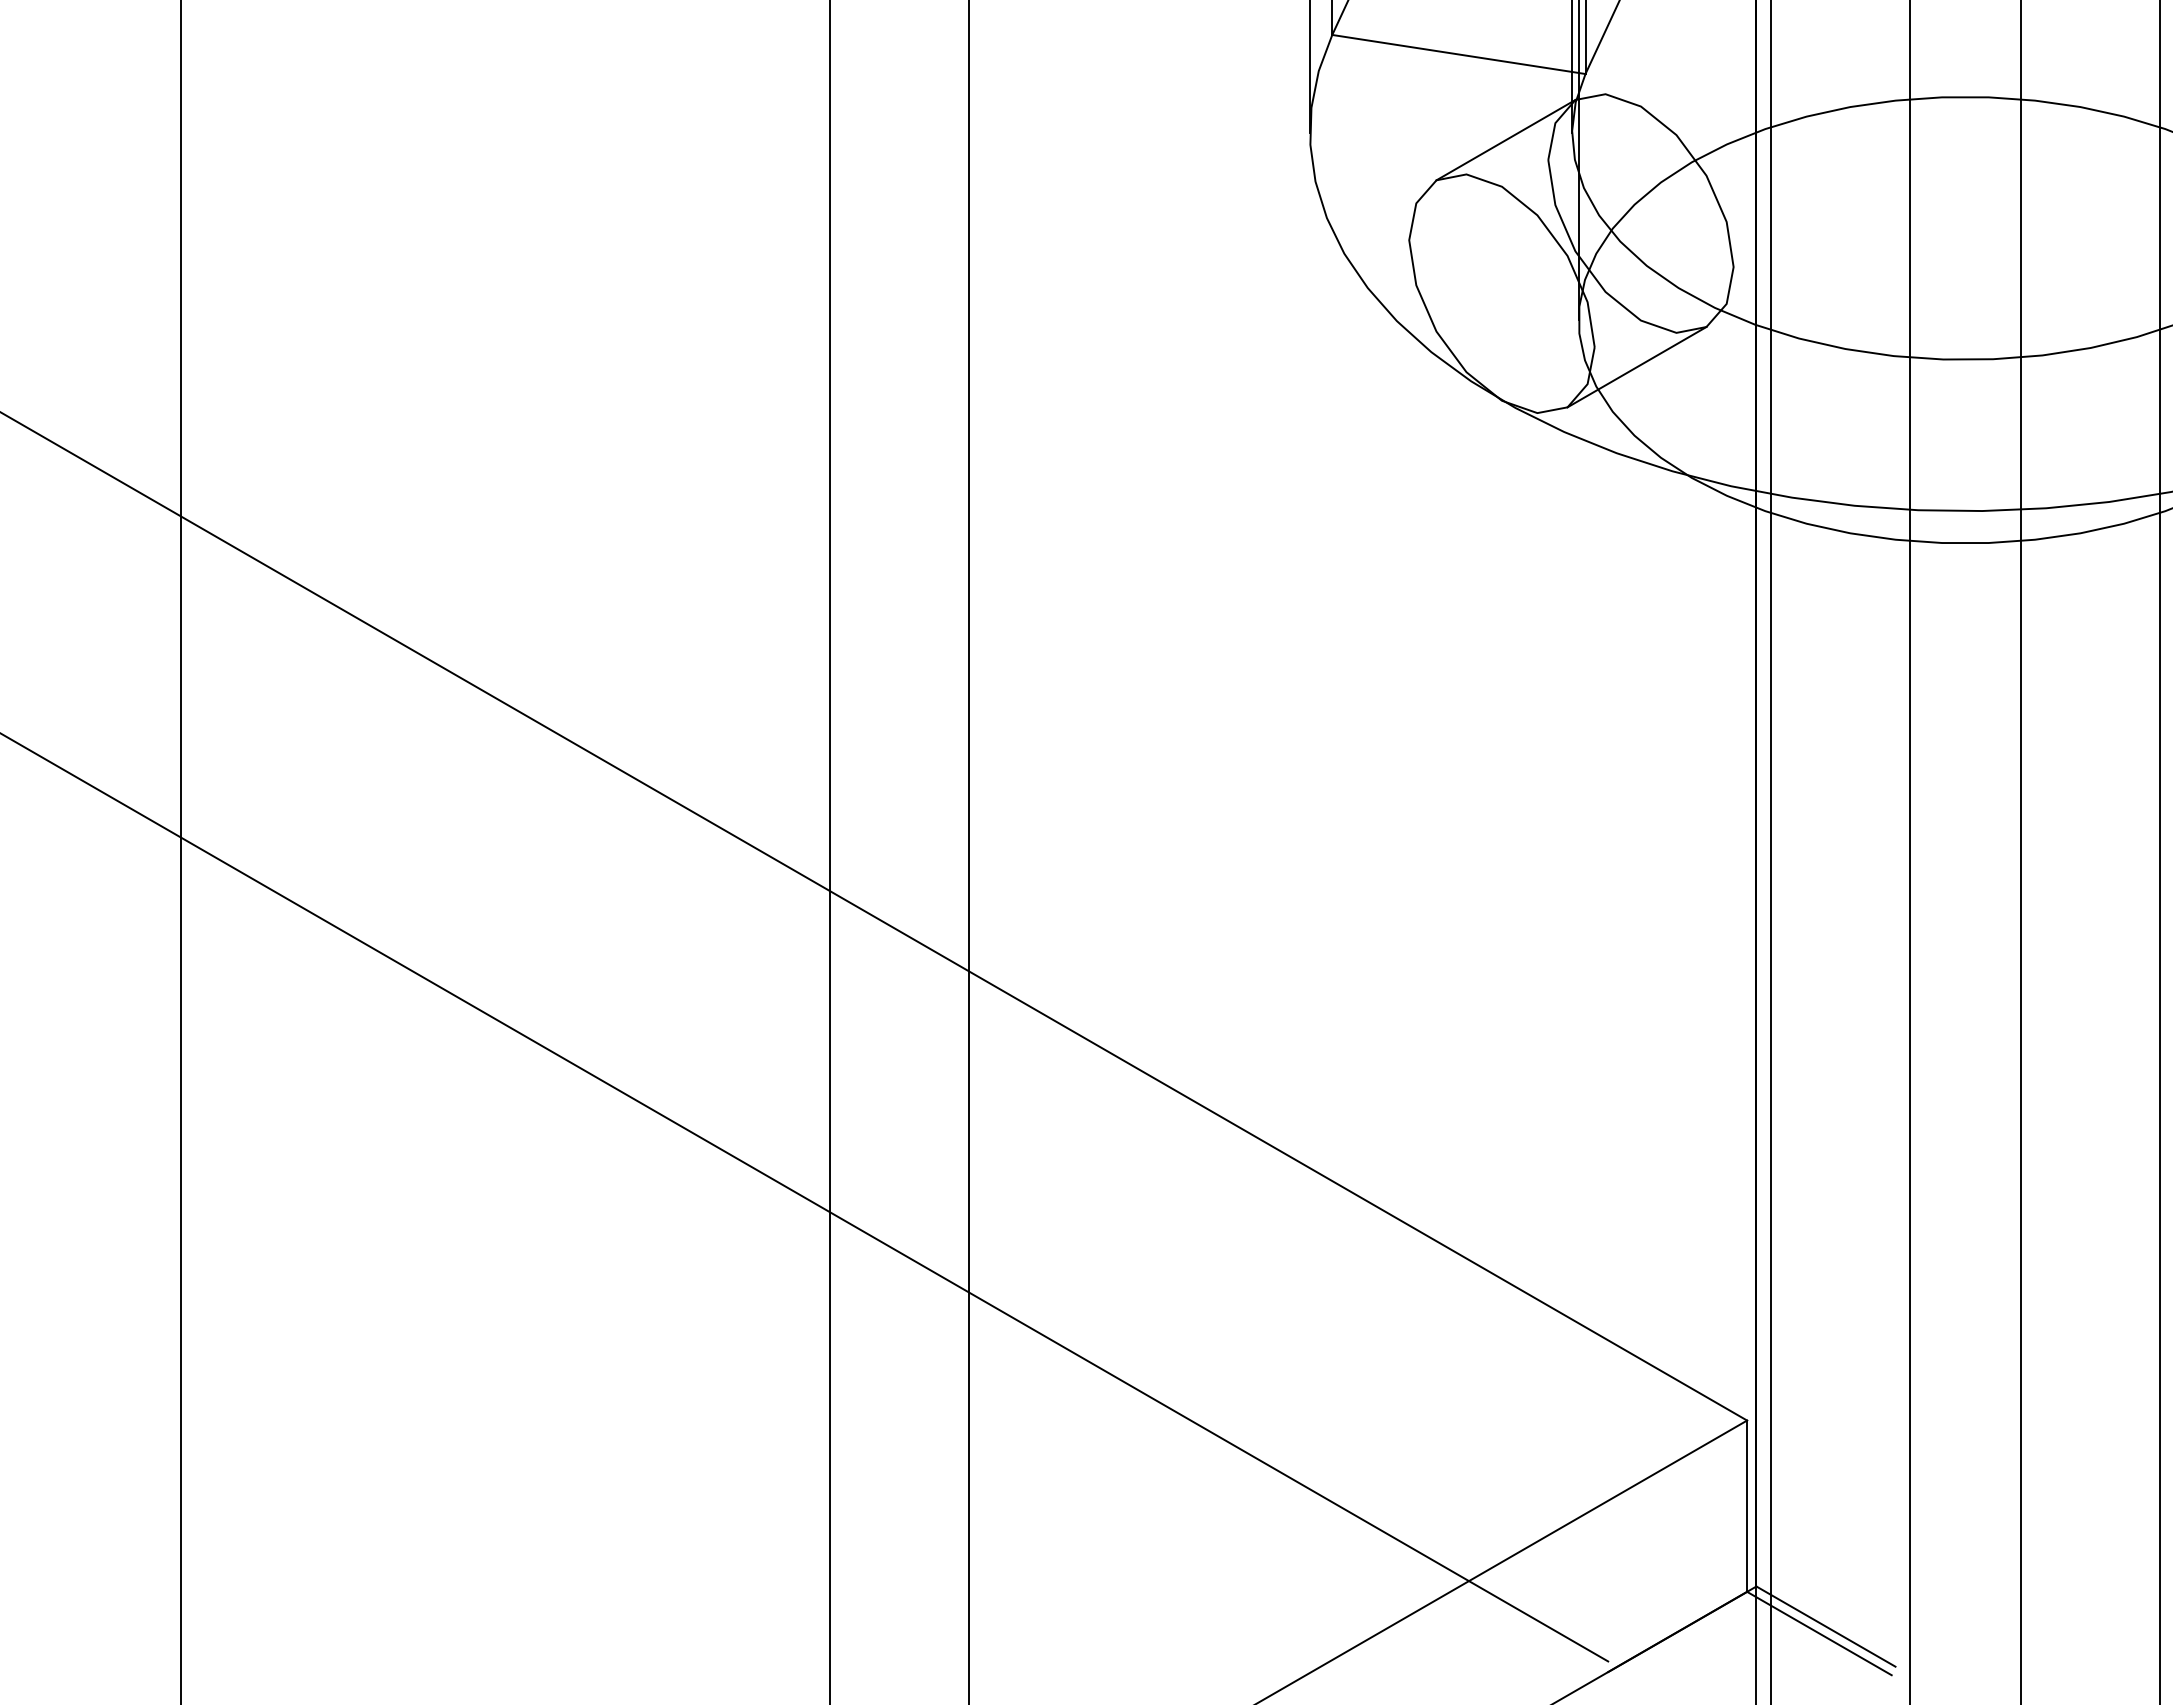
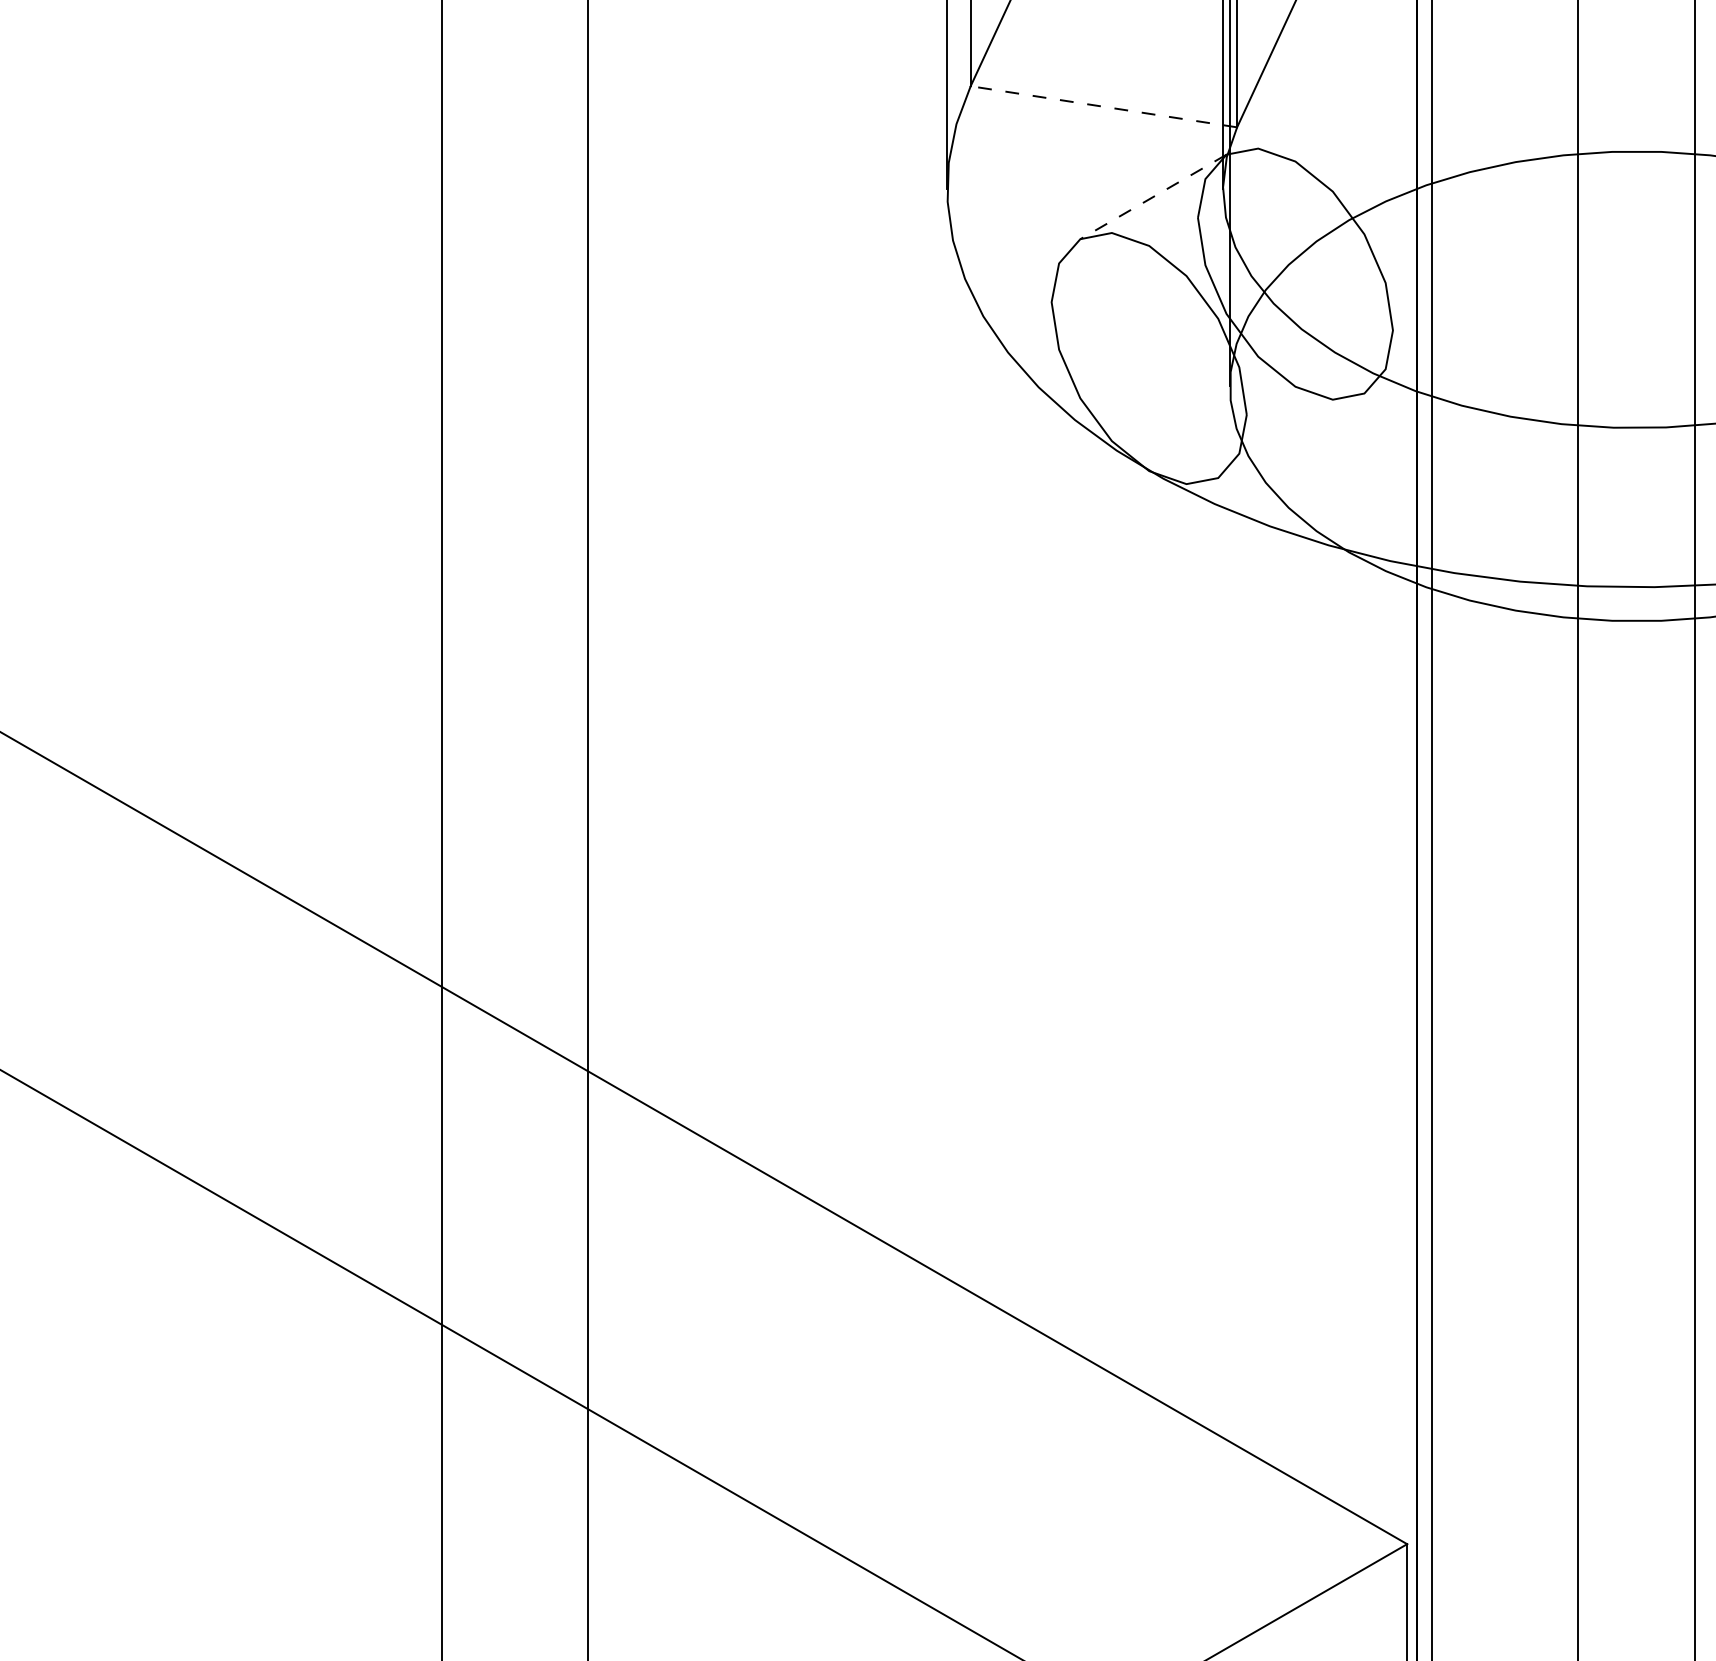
line: (1458, 54) -> (1103, 106), solid -> dashed
line: (1505, 140) -> (1152, 197), solid -> dashed
line: (1636, 367) -> (1290, 436), removed

